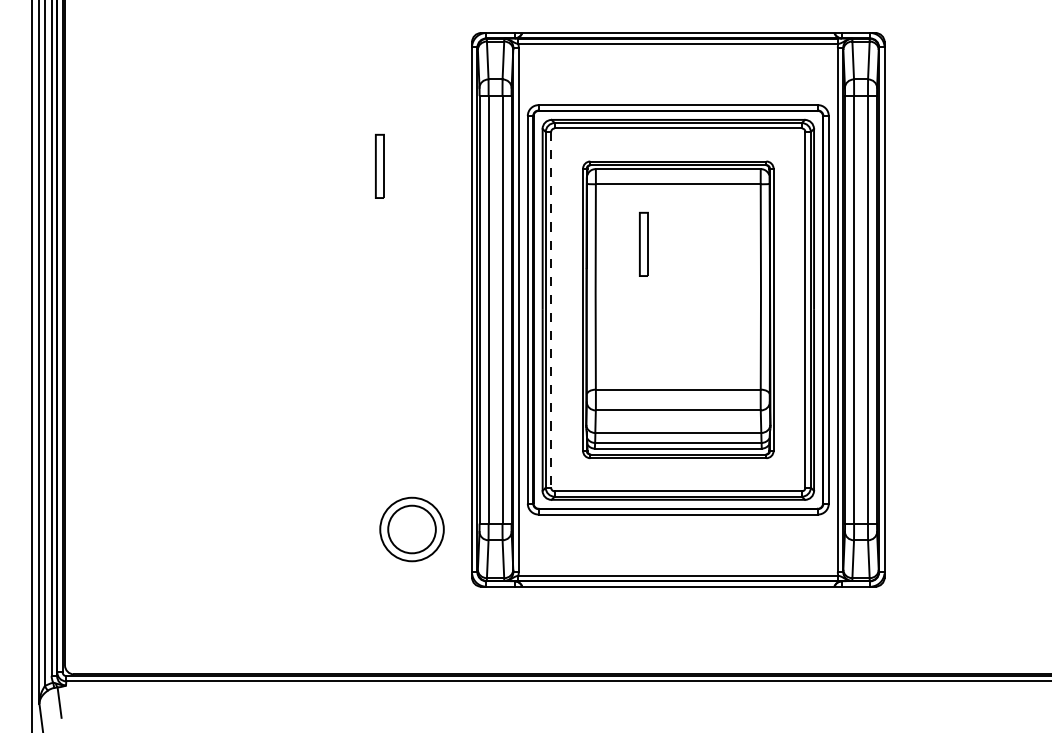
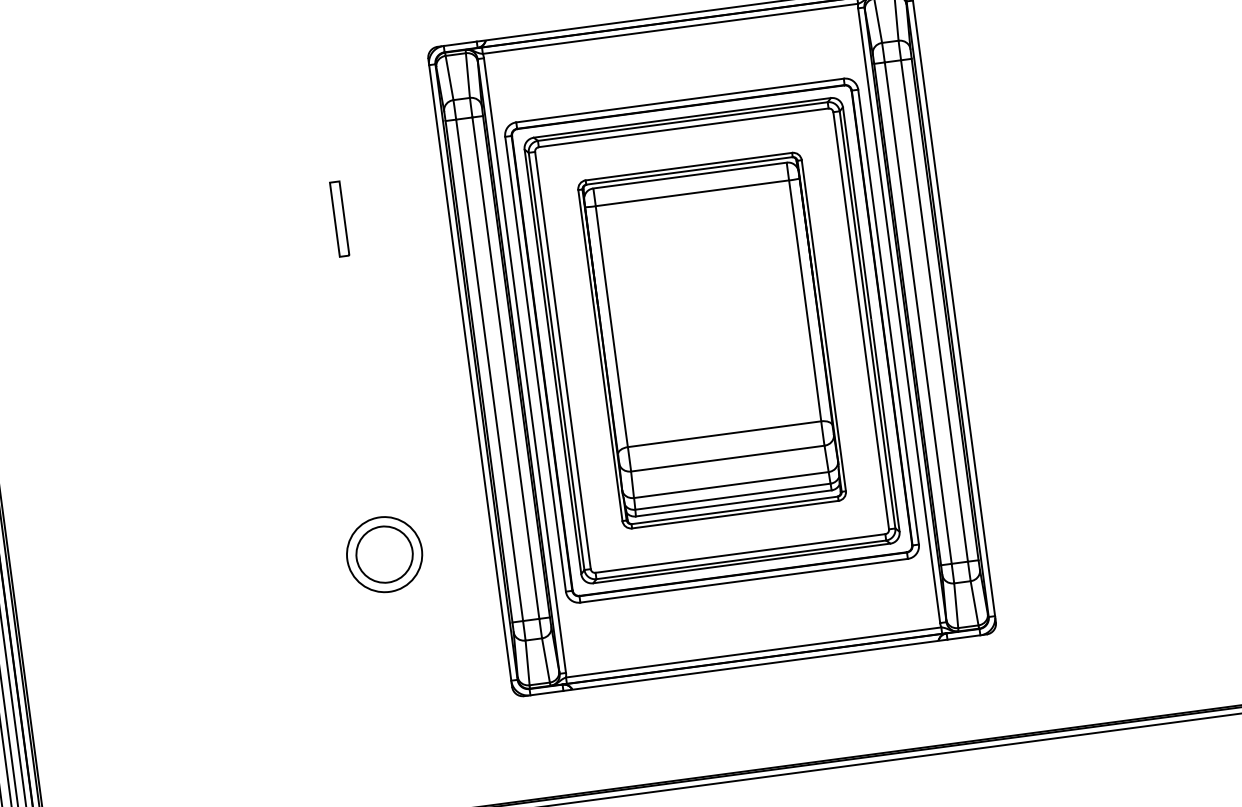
part: (643, 243) -> (660, 268), removed
line: (551, 309) -> (563, 360), dashed -> solid
part: (411, 529) -> (383, 554), moved

